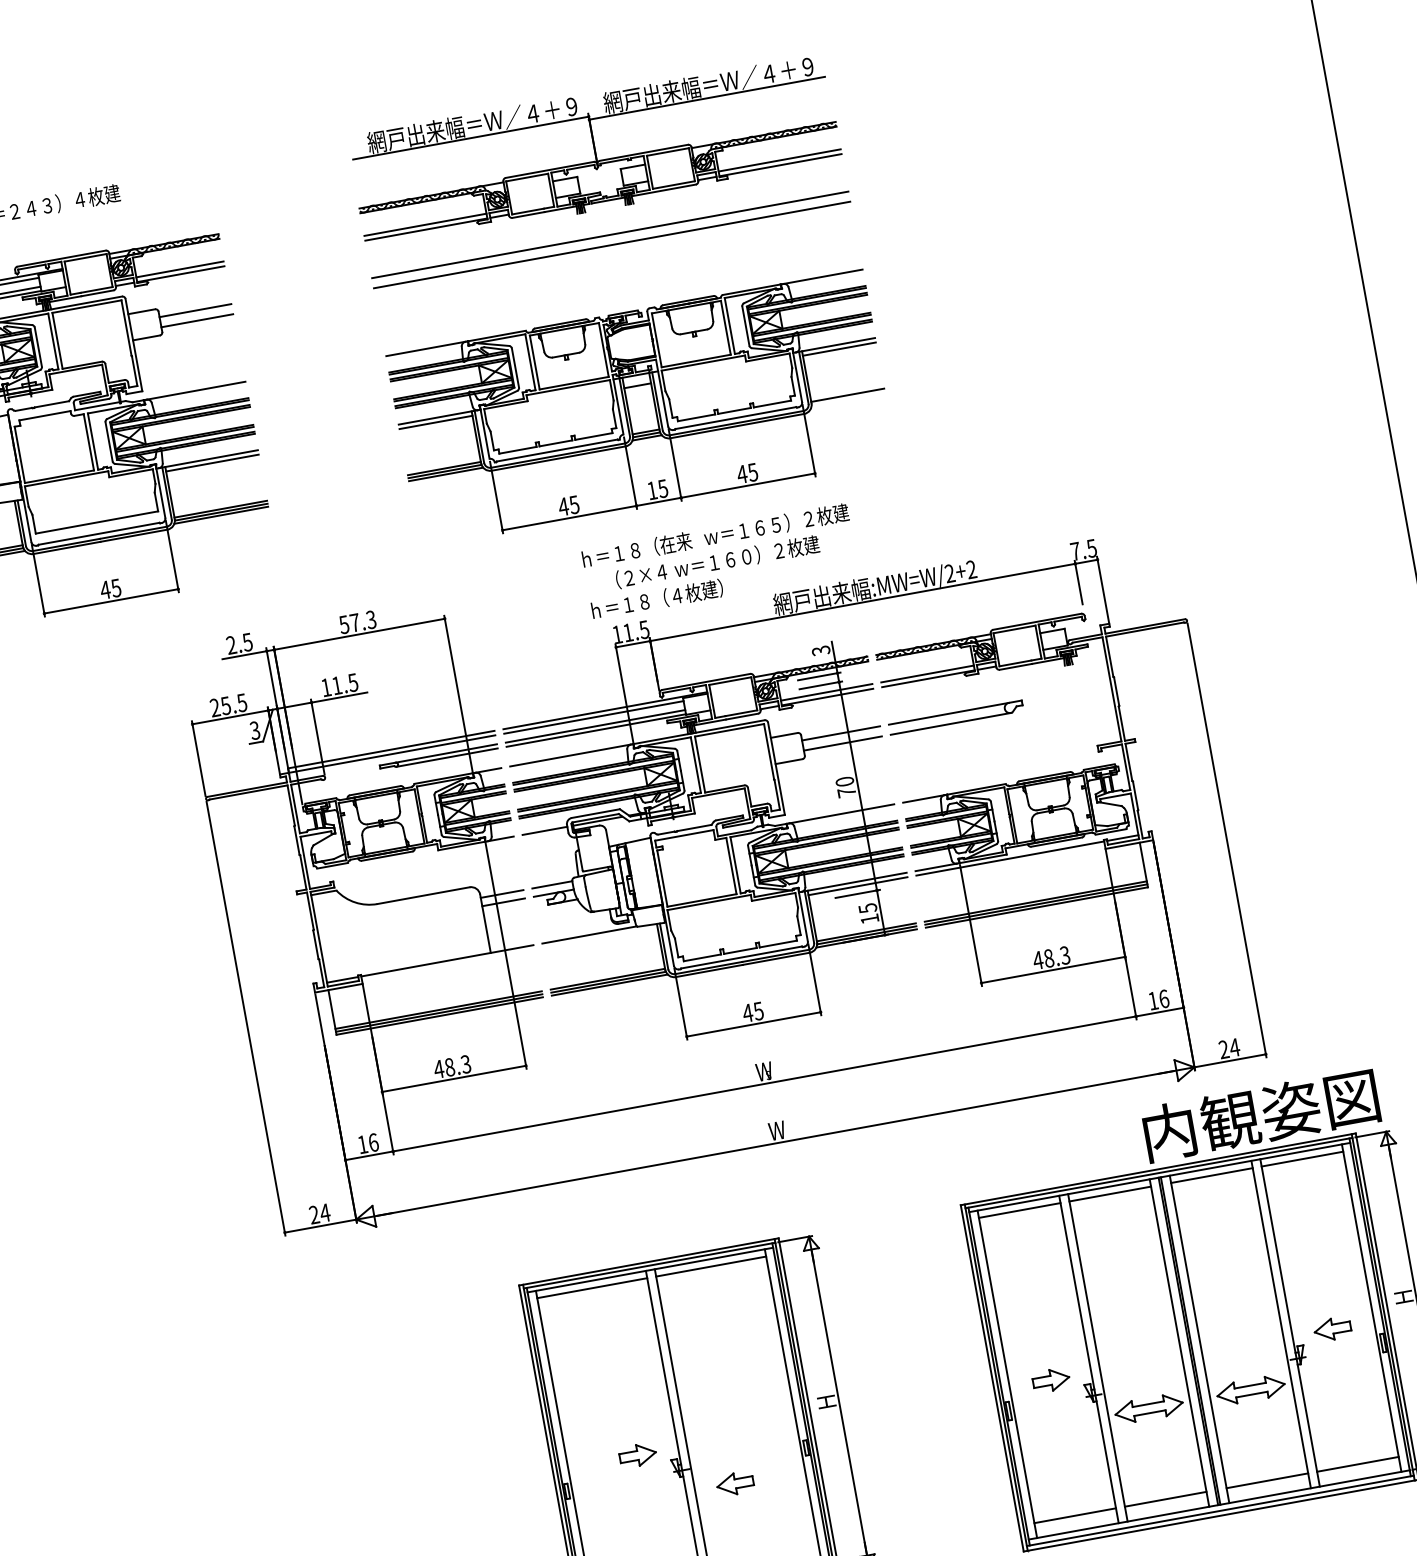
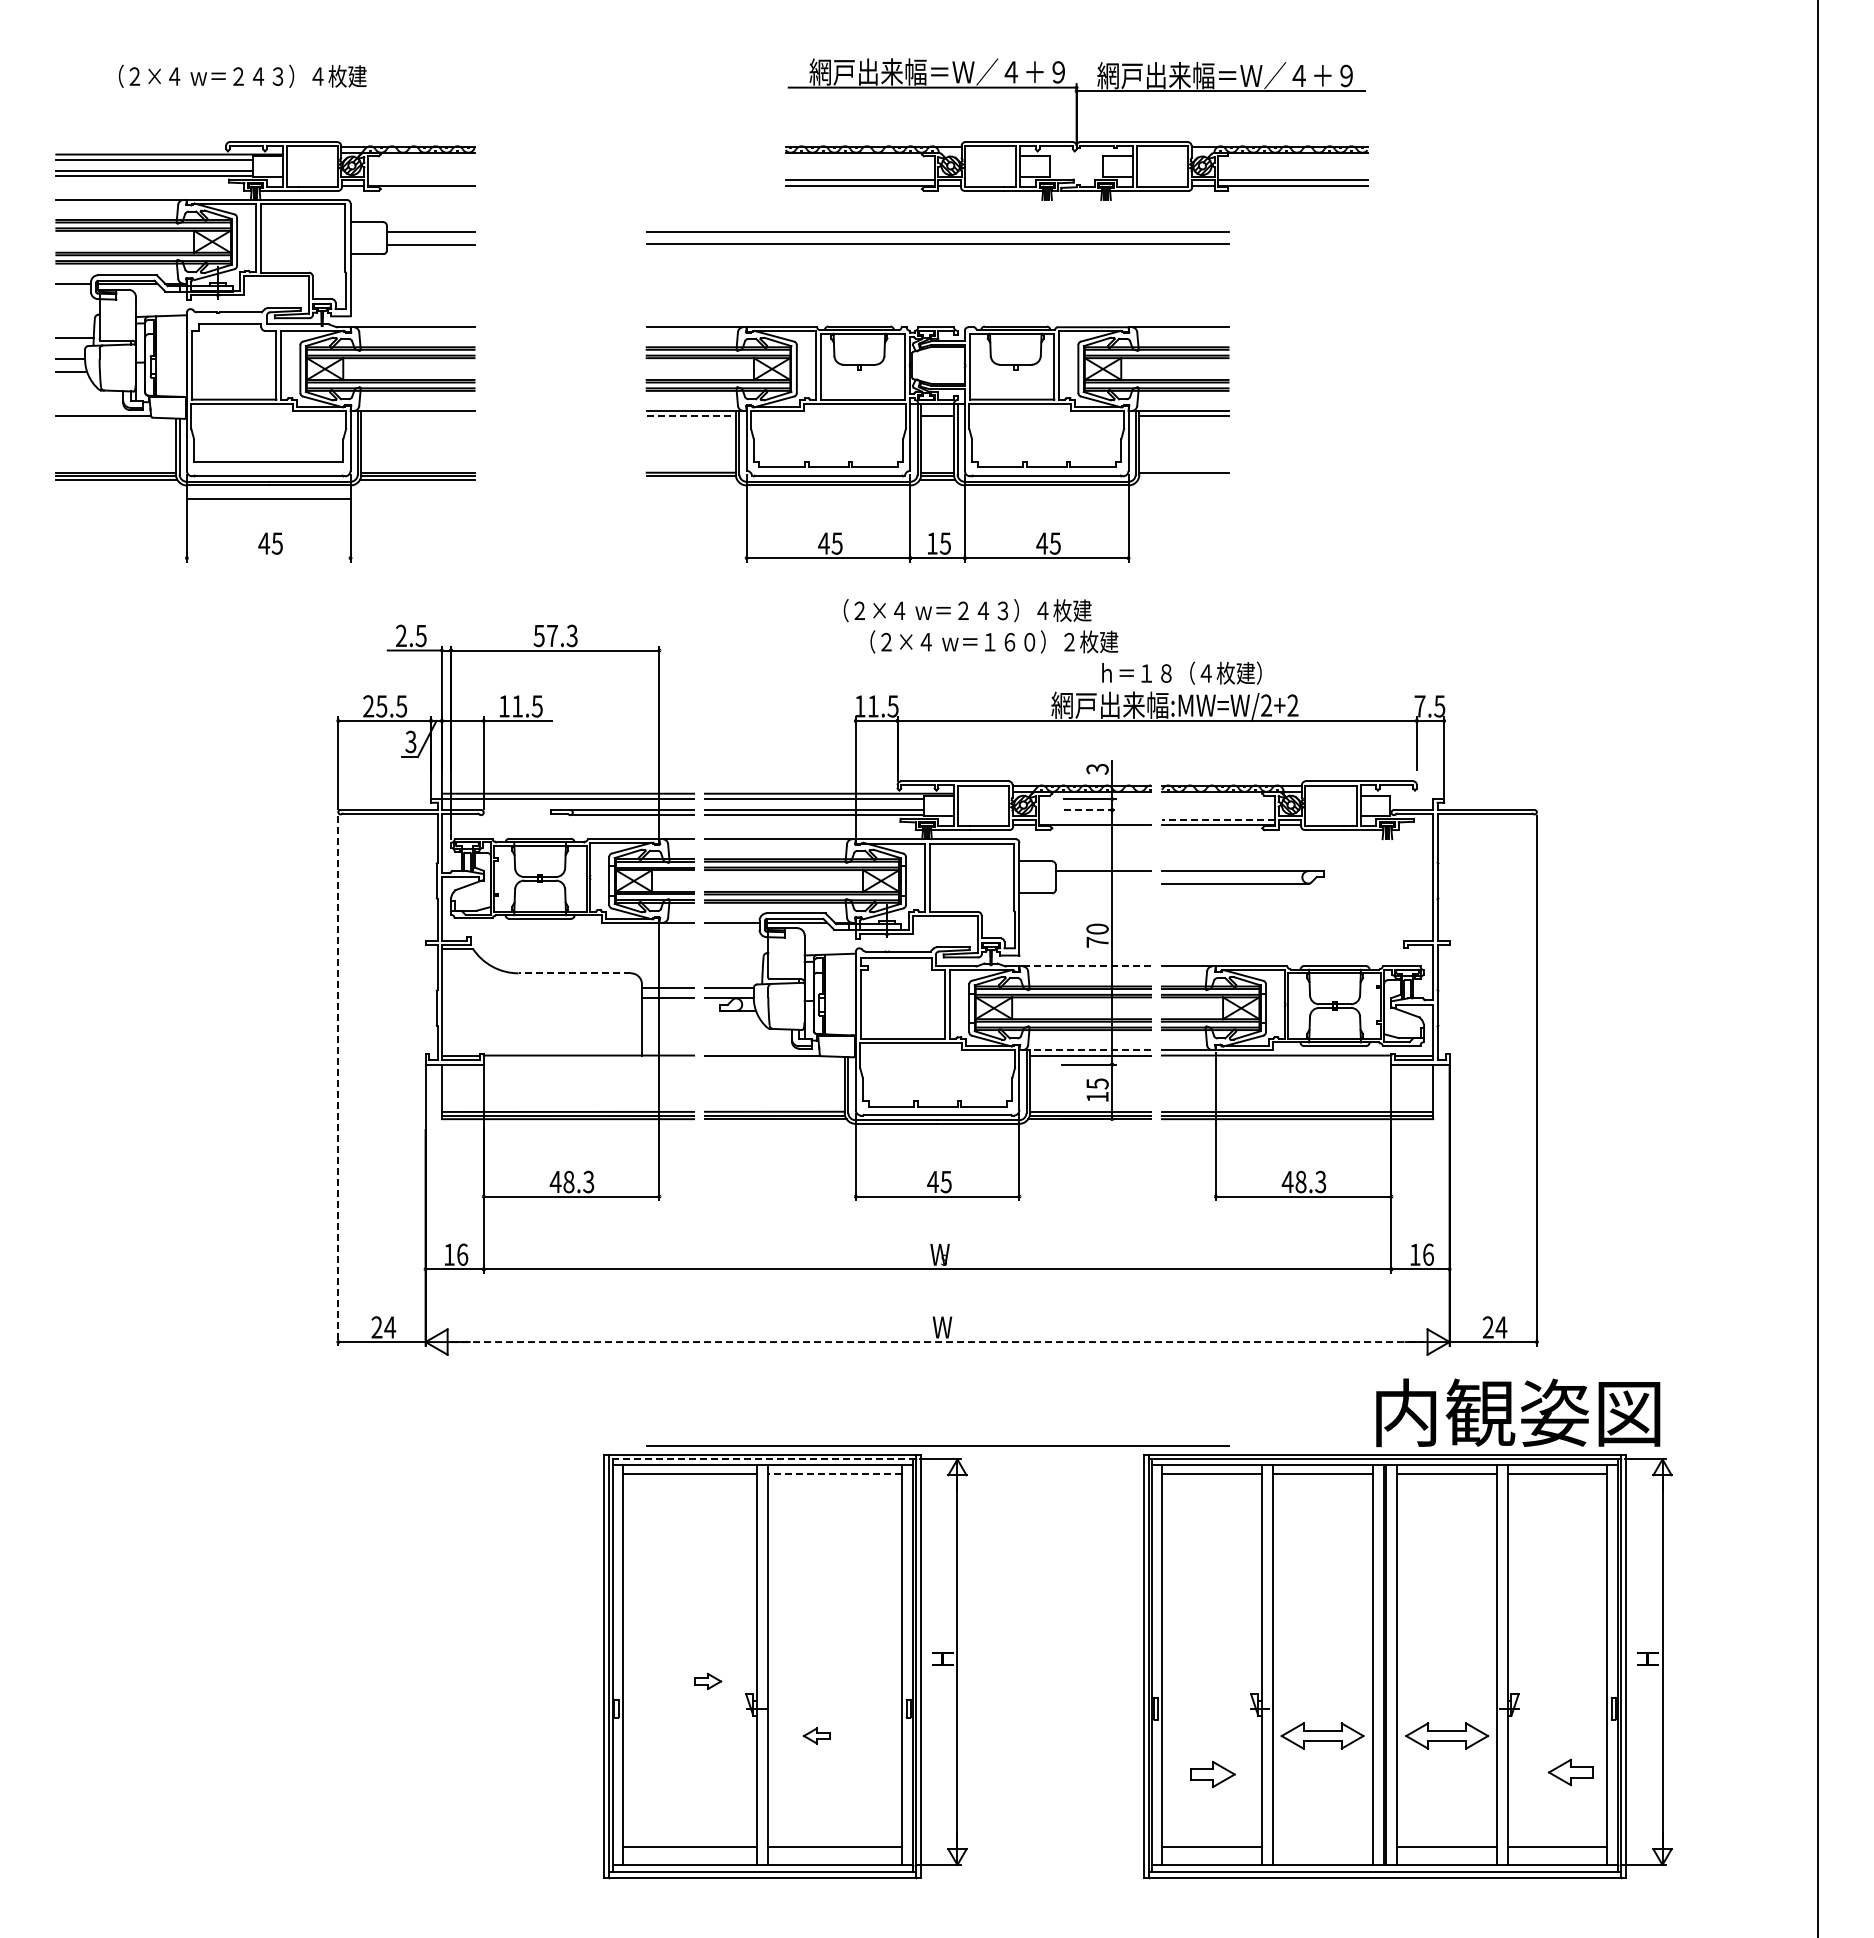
part: (594, 151) -> (1076, 129), moved
line: (180, 269) -> (421, 180), removed
line: (436, 422) -> (691, 416), solid -> dashed
line: (212, 463) -> (417, 416), removed
line: (445, 474) -> (691, 479), removed
text: (715, 535) -> (997, 610), ｈ＝１８（在来   ｗ＝１６５）２枚建 -> （２×４ ｗ＝２４３）４枚建
text: (656, 598) -> (1181, 672), moved
line: (111, 601) -> (268, 499), moved
line: (927, 673) -> (1218, 819), solid -> dashed
line: (820, 685) -> (1089, 810), solid -> dashed
line: (826, 692) -> (1095, 819), removed
line: (842, 743) -> (1103, 883), removed
line: (842, 813) -> (1087, 966), solid -> dashed
line: (854, 882) -> (1087, 1050), solid -> dashed
line: (423, 895) -> (574, 973), solid -> dashed
line: (246, 1018) -> (338, 1080), solid -> dashed
line: (775, 1143) -> (937, 1342), solid -> dashed
line: (790, 1228) -> (937, 1445), added
line: (649, 1265) -> (762, 1459), solid -> dashed
line: (710, 1266) -> (834, 1473), solid -> dashed
part: (1332, 1328) -> (1570, 1771), moved
part: (1050, 1380) -> (1212, 1774), moved
part: (637, 1455) -> (707, 1681), size x0.6
part: (734, 1483) -> (816, 1735), size x0.6
line: (1165, 1499) -> (1322, 1846), removed

